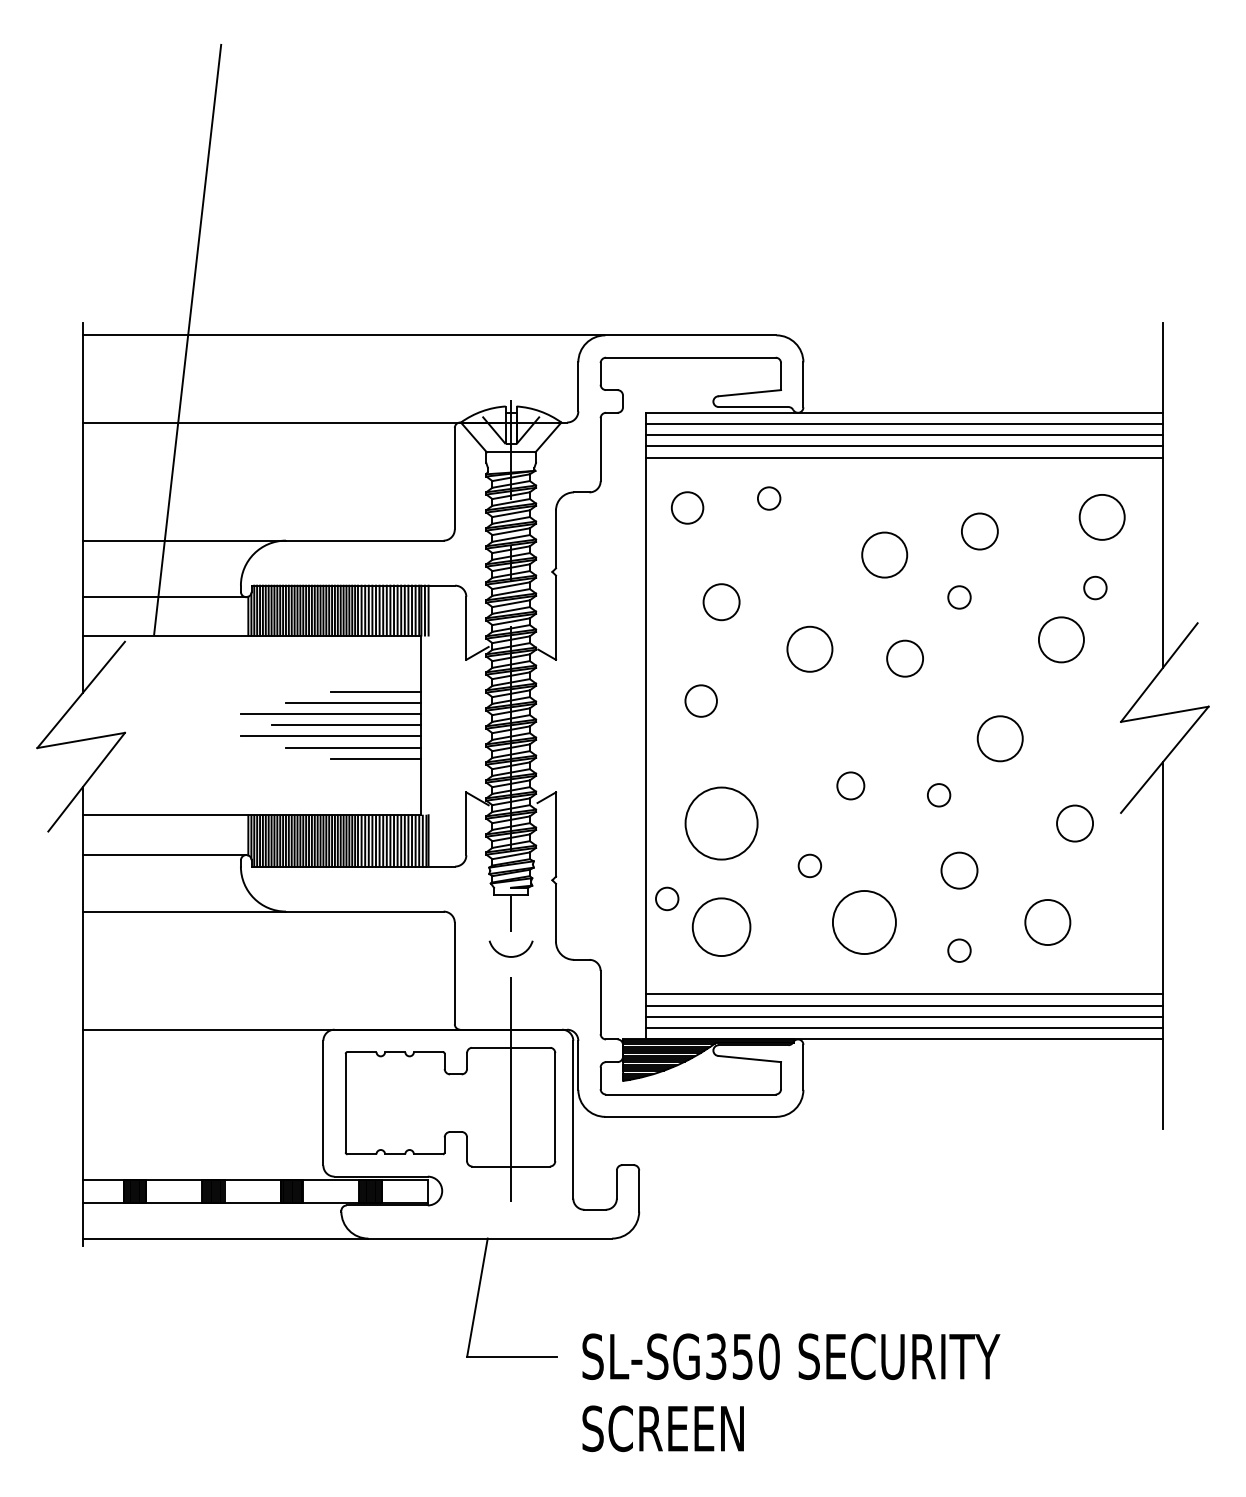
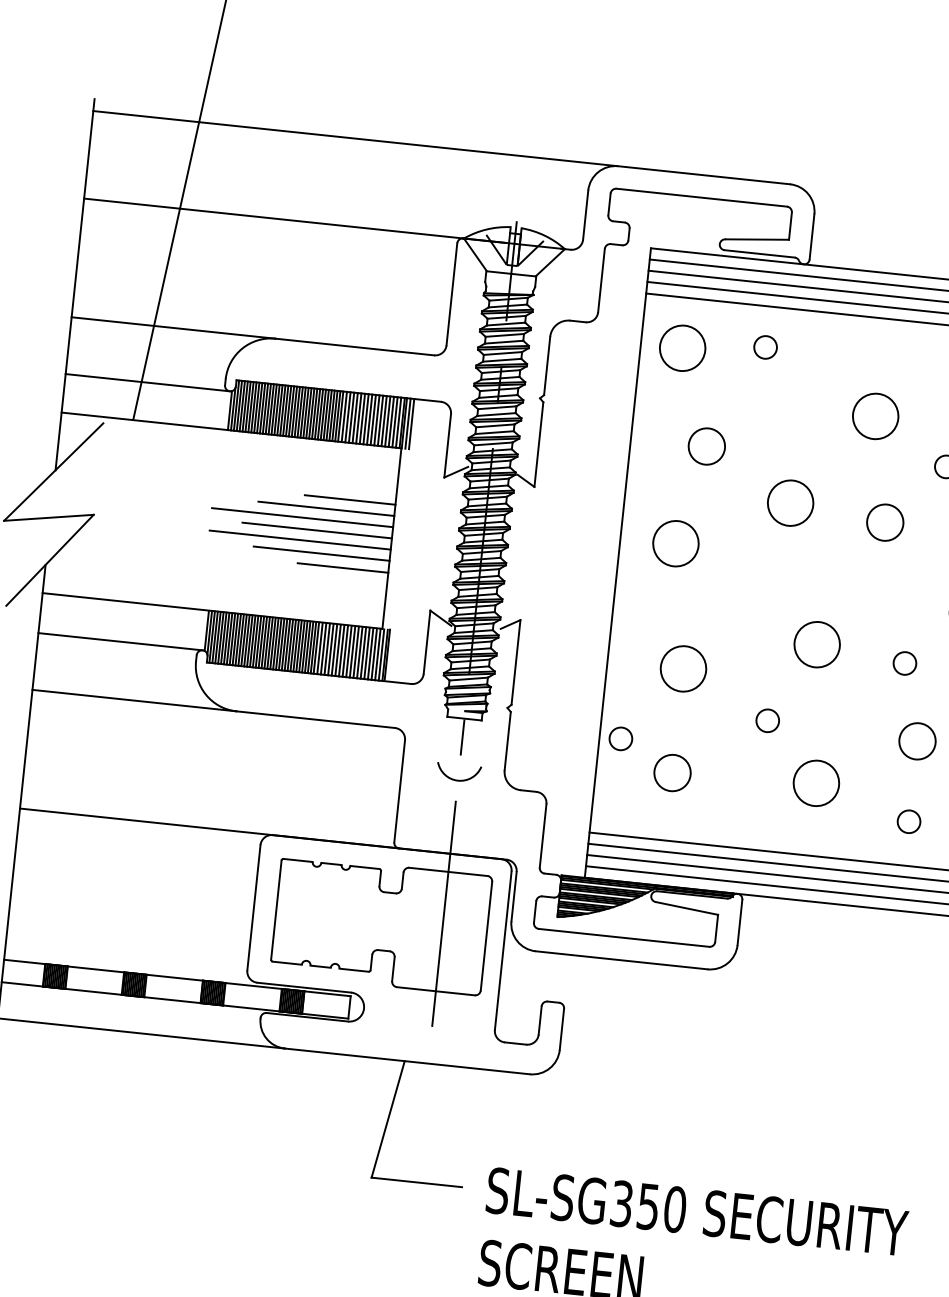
circle: (687, 507) -> (682, 347), size x1.43
circle: (700, 700) -> (675, 543), size x1.43
circle: (850, 785) -> (817, 644), size x1.67
circle: (721, 823) -> (683, 668), size x0.62
circle: (863, 922) -> (815, 783), size x0.71
circle: (721, 927) -> (672, 773), size x0.62

